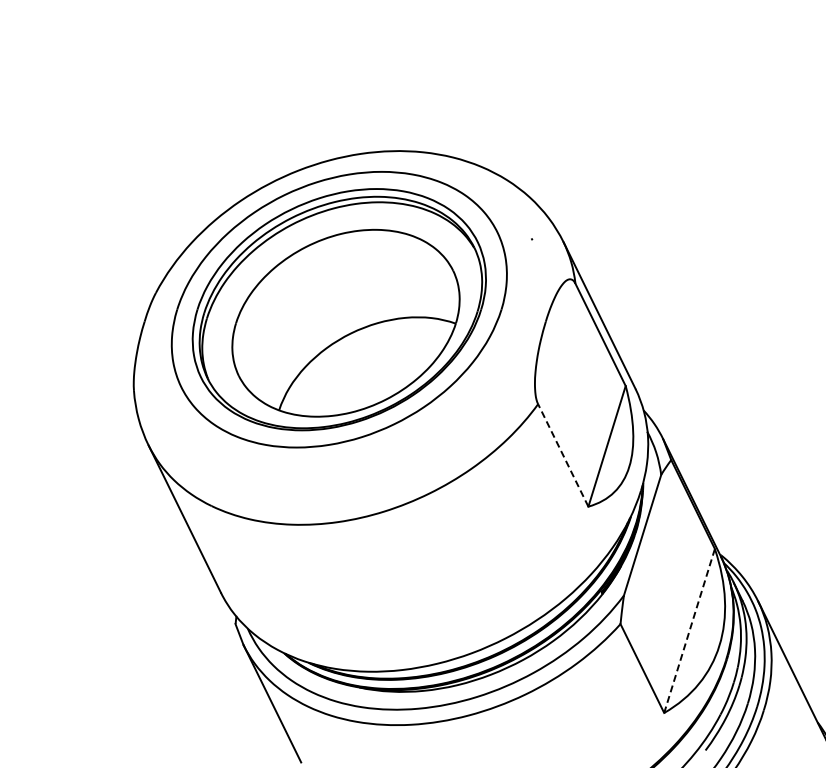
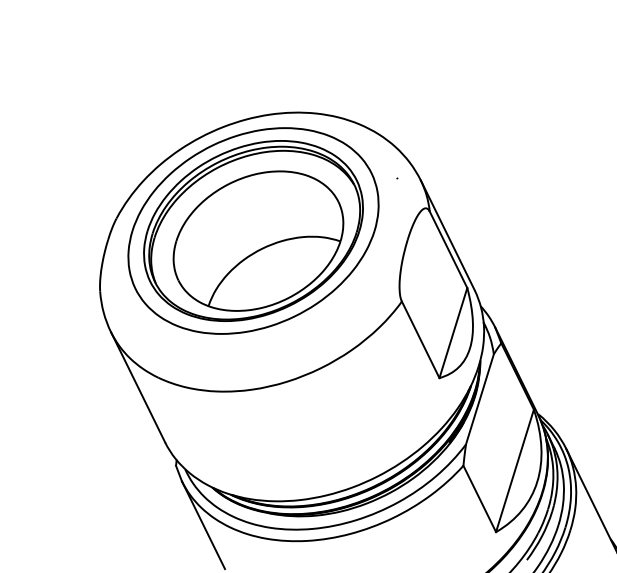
line: (563, 455) -> (420, 339), dashed -> solid
line: (689, 630) -> (514, 470), dashed -> solid

